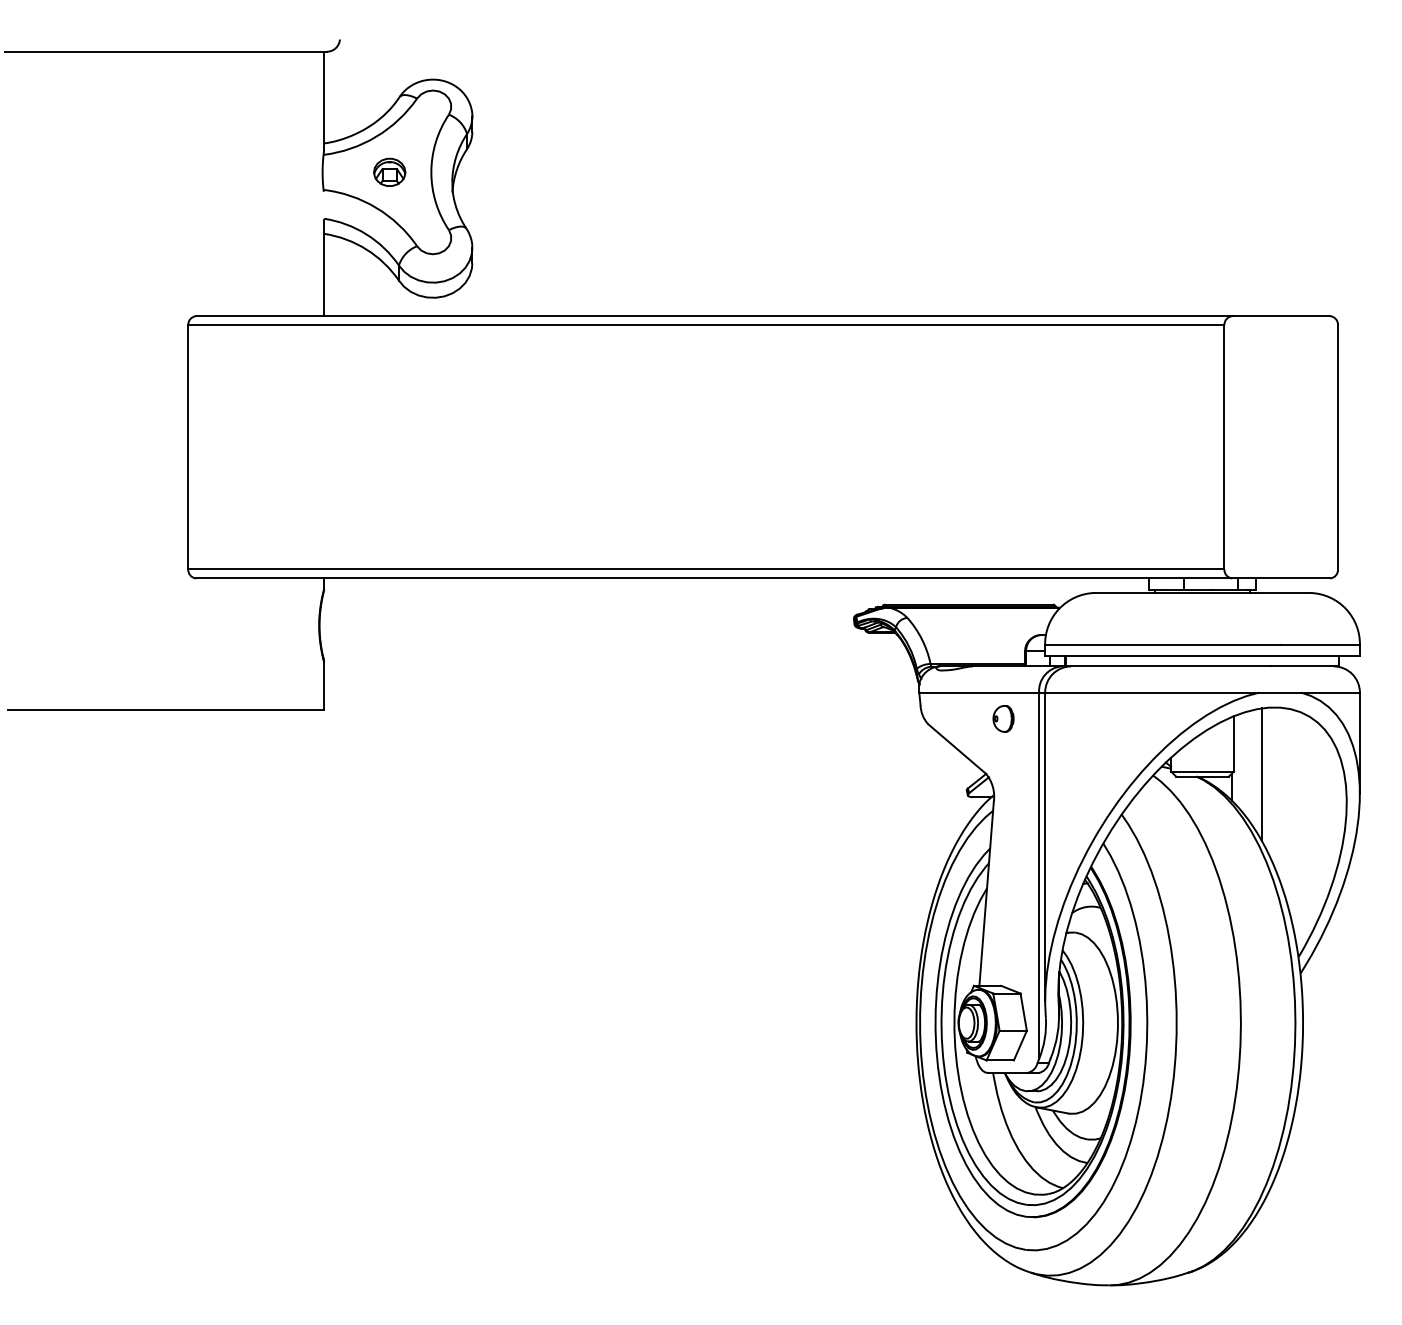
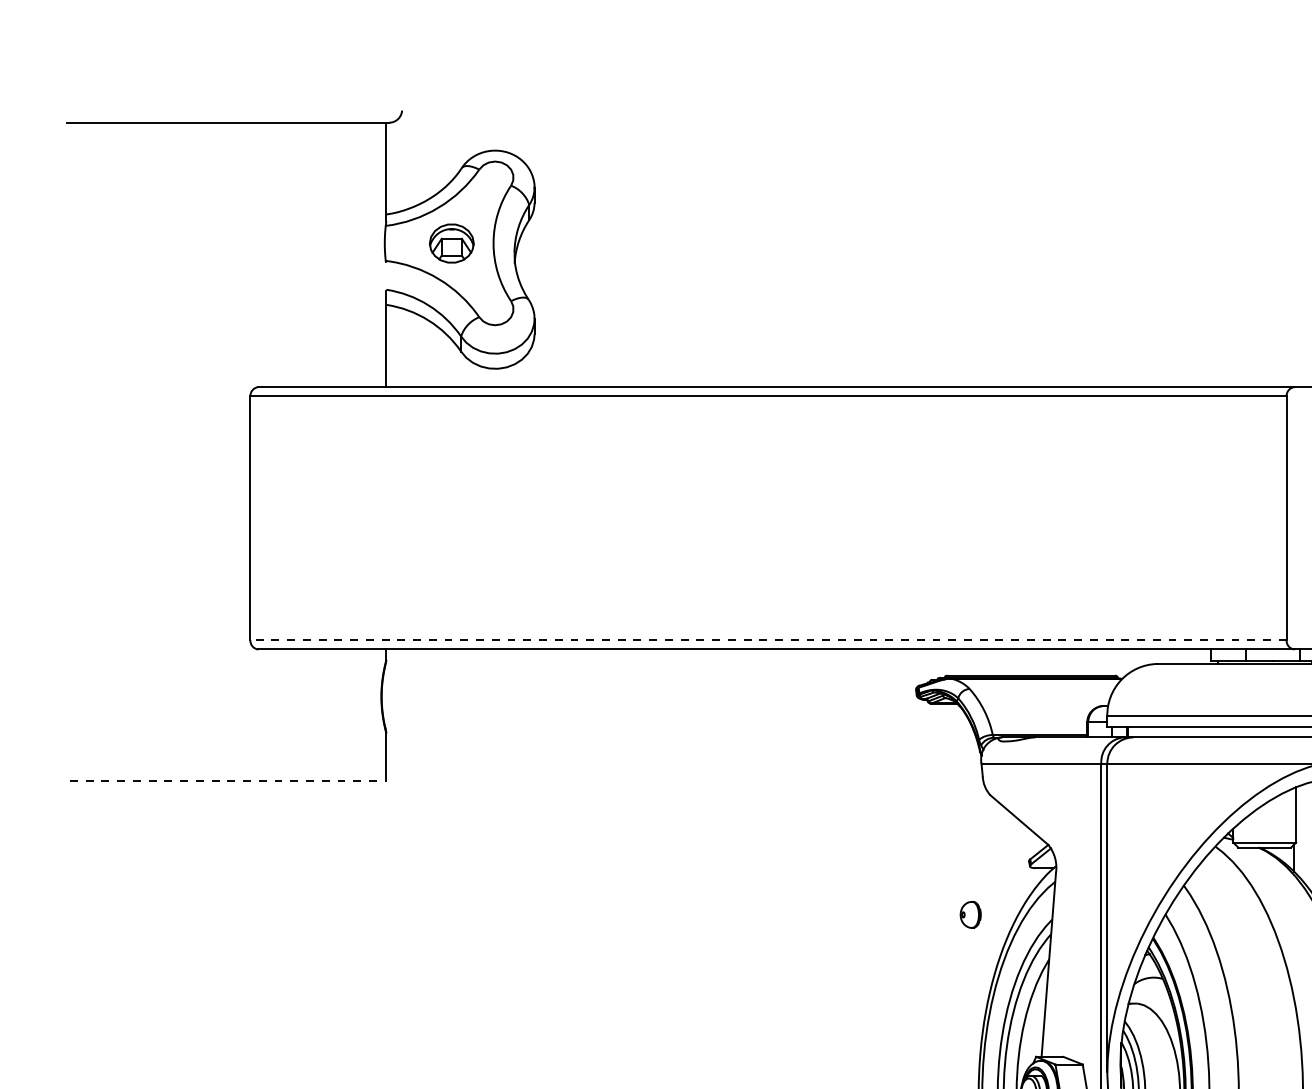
part: (389, 171) -> (451, 242), size x1.4
line: (705, 569) -> (767, 640), solid -> dashed
line: (166, 709) -> (228, 780), solid -> dashed
part: (1003, 718) -> (970, 914), moved

